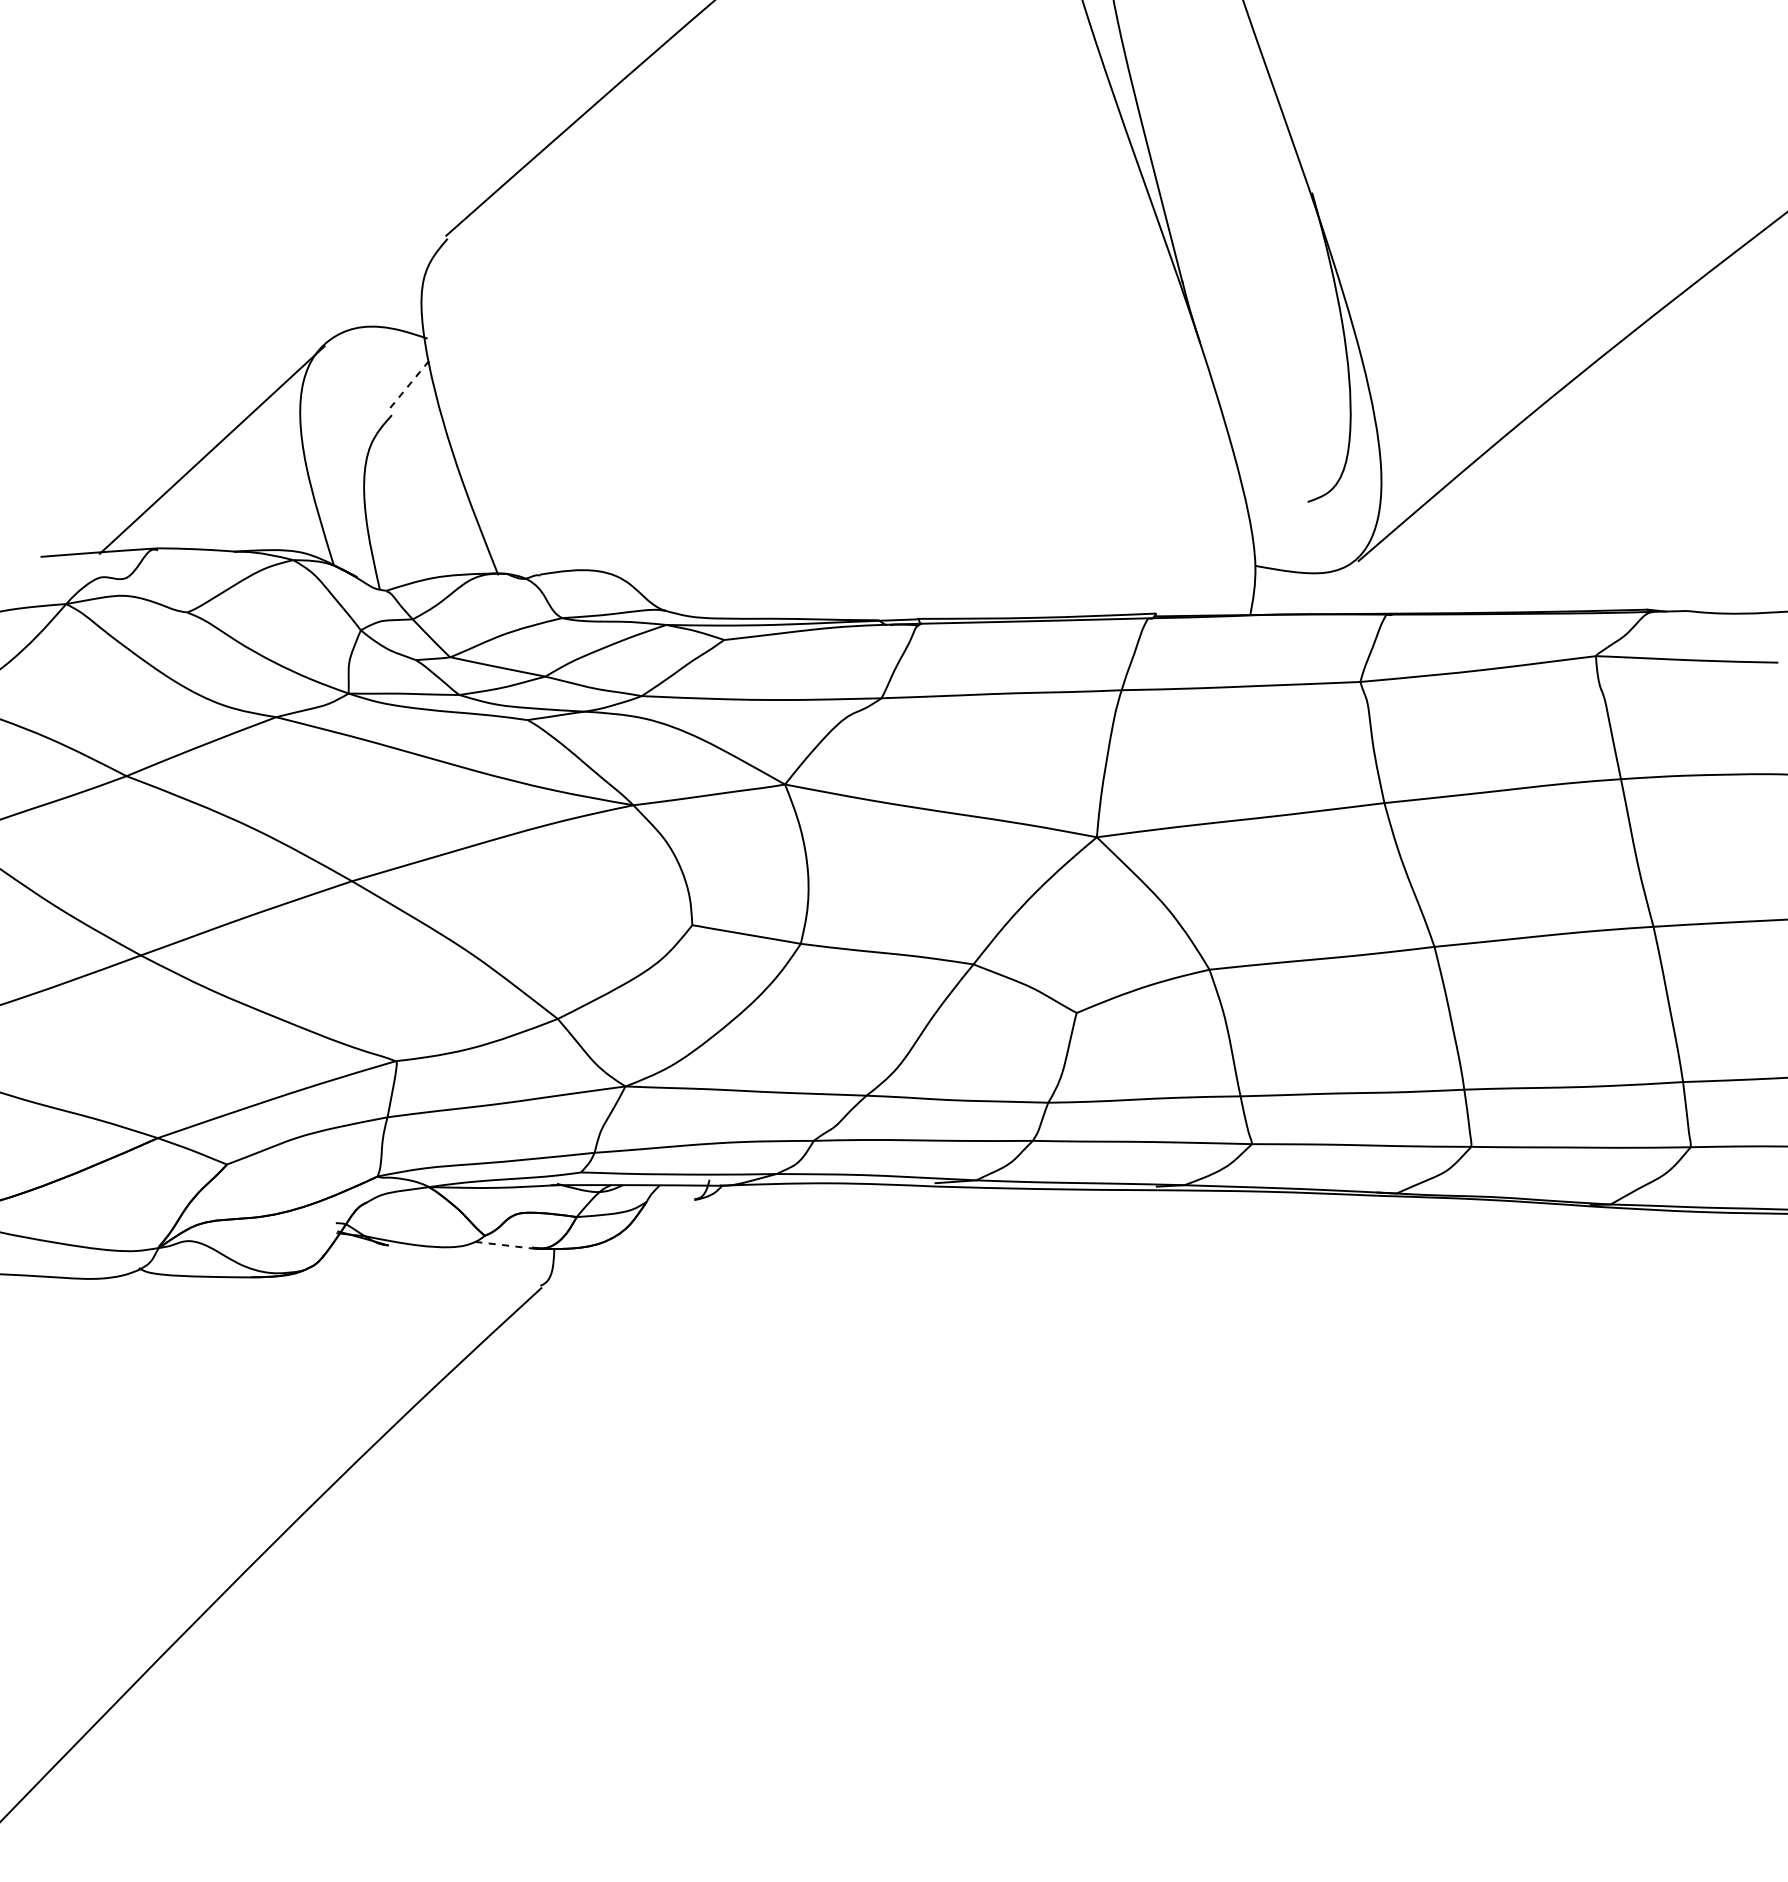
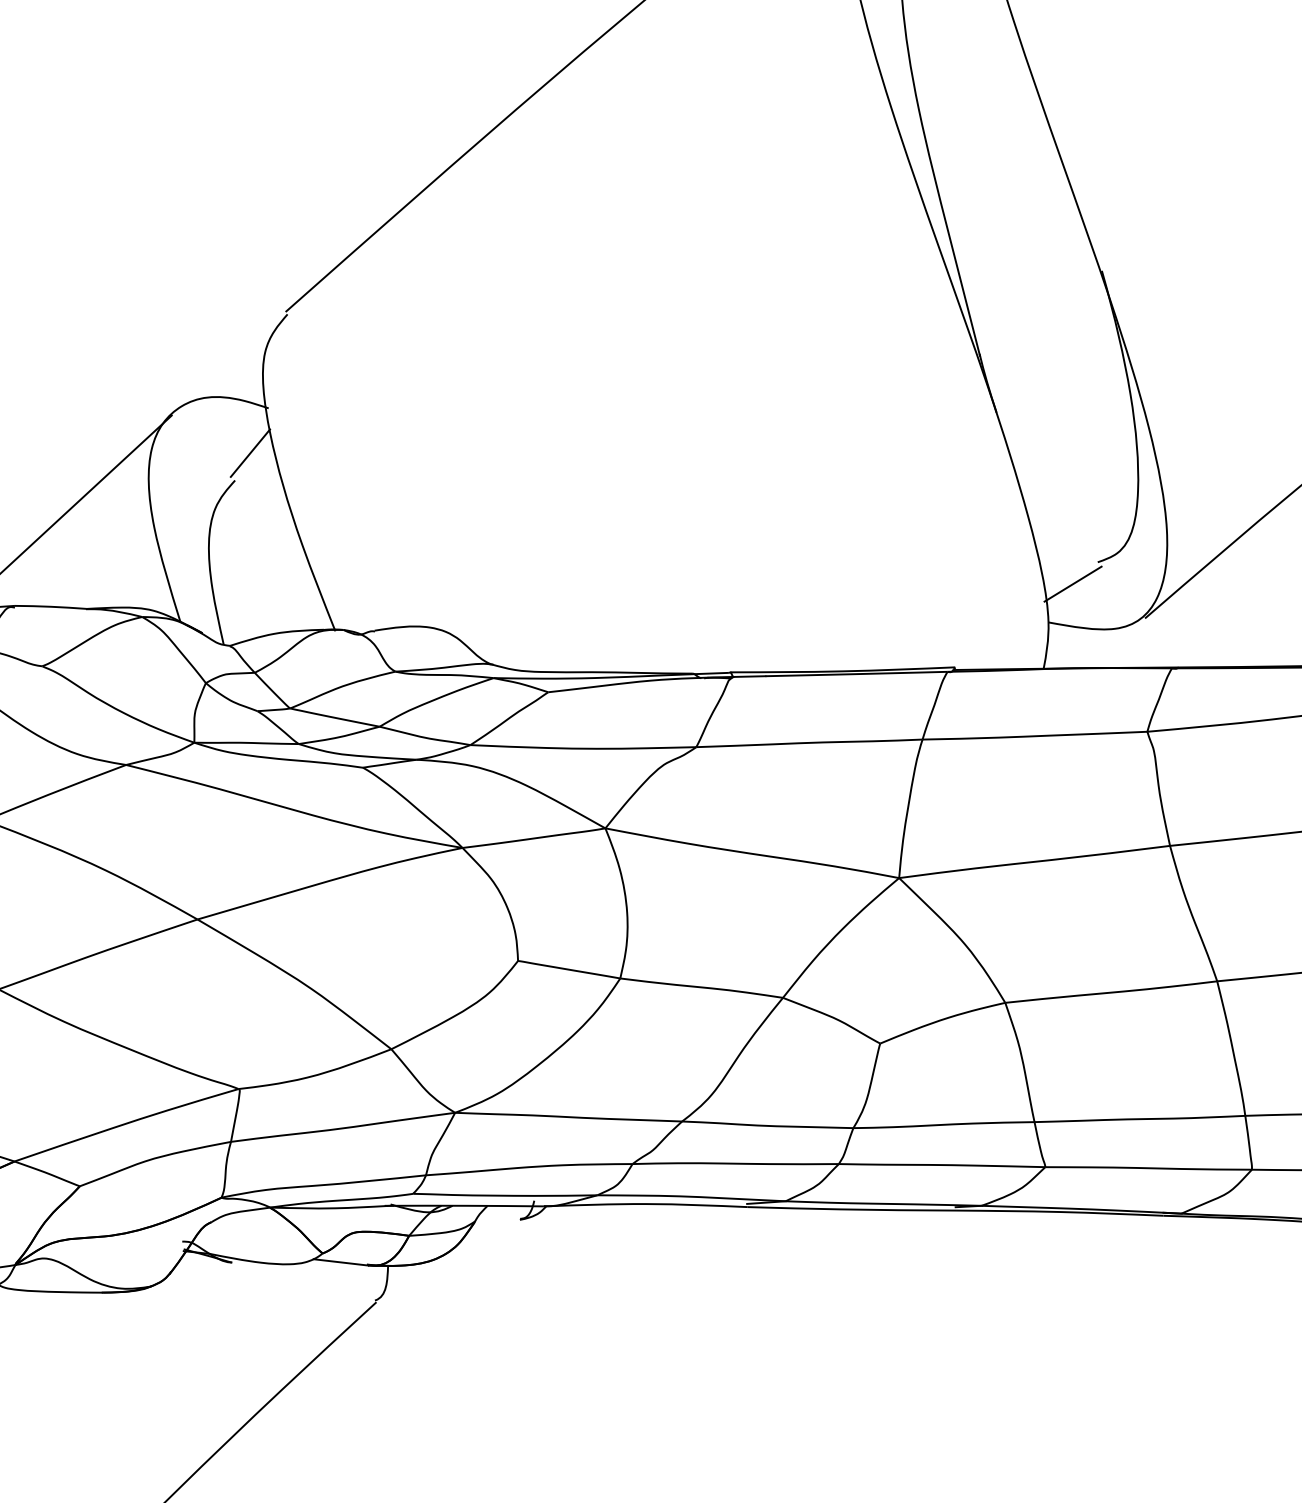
line: (408, 386) -> (250, 453), dashed -> solid
line: (1281, 524) -> (1073, 583), added
line: (504, 1245) -> (341, 1262), dashed -> solid

